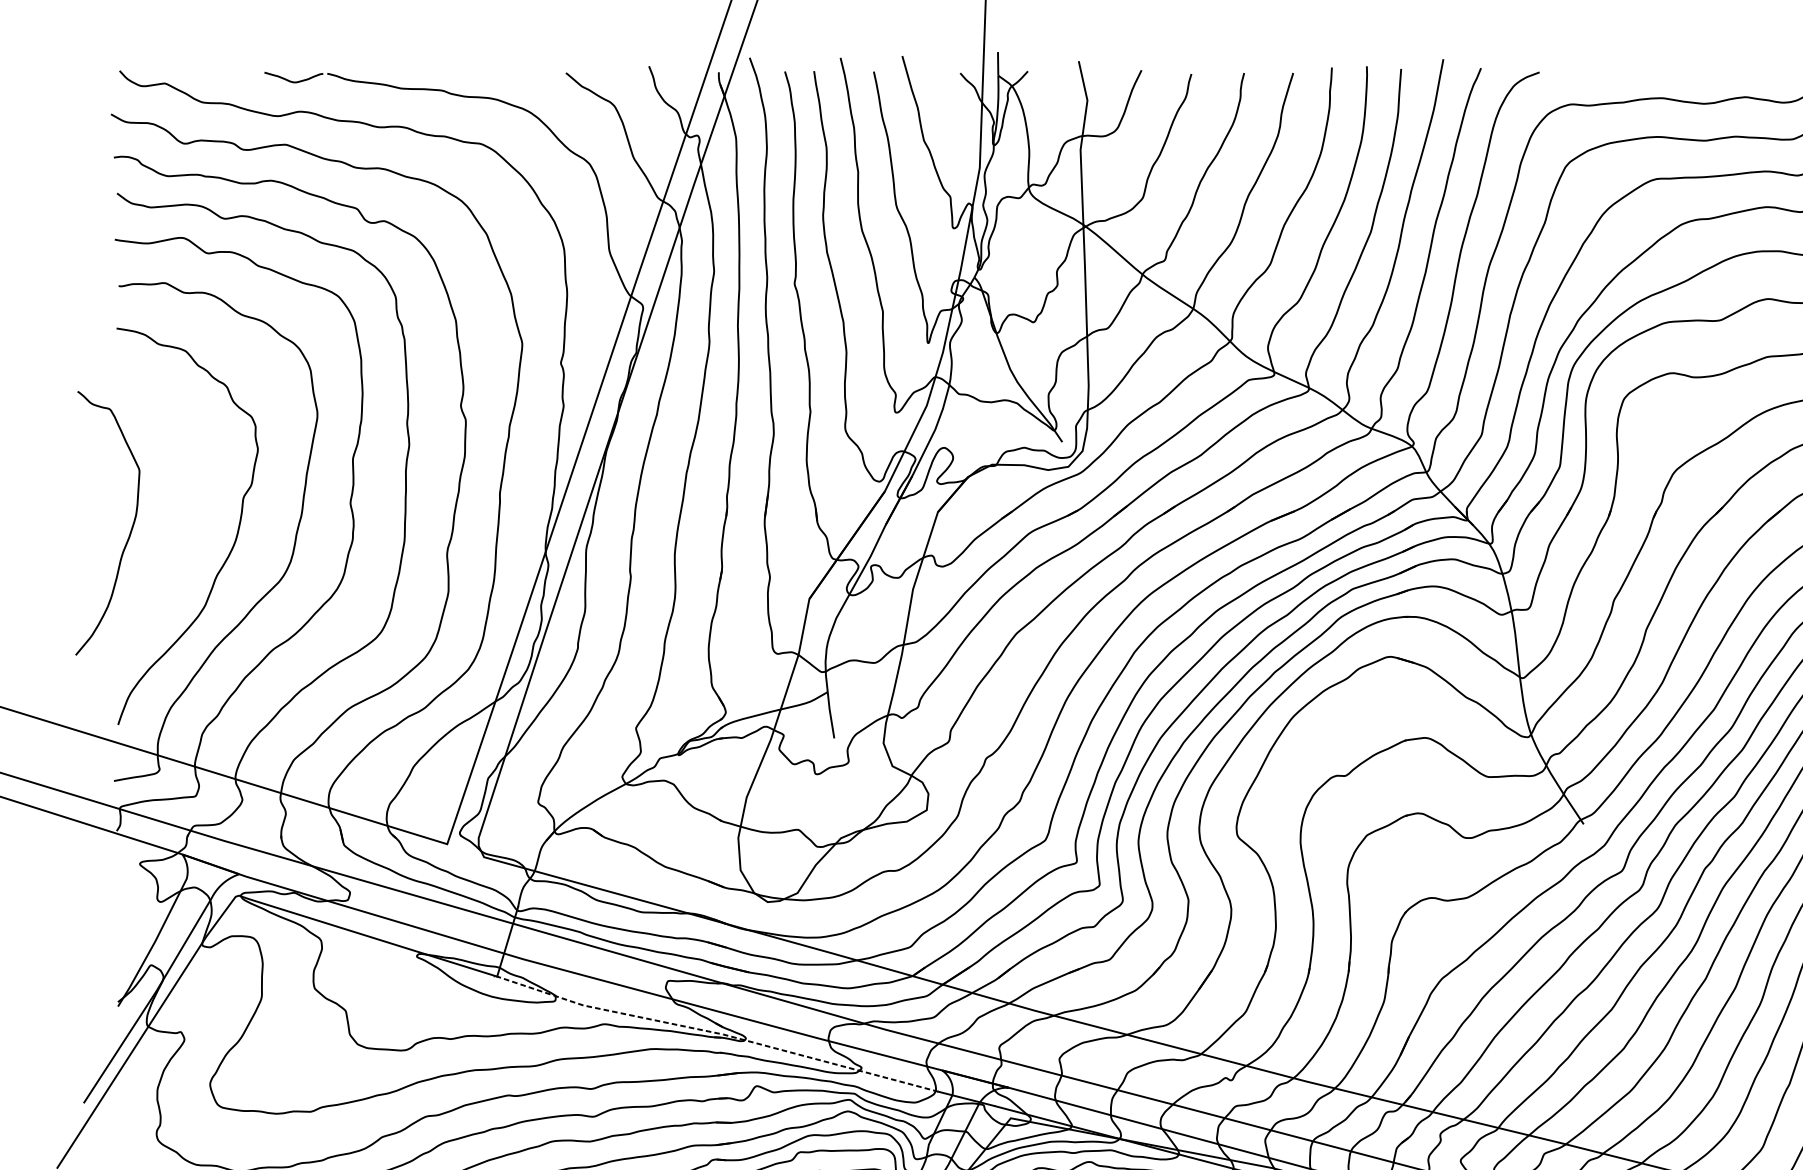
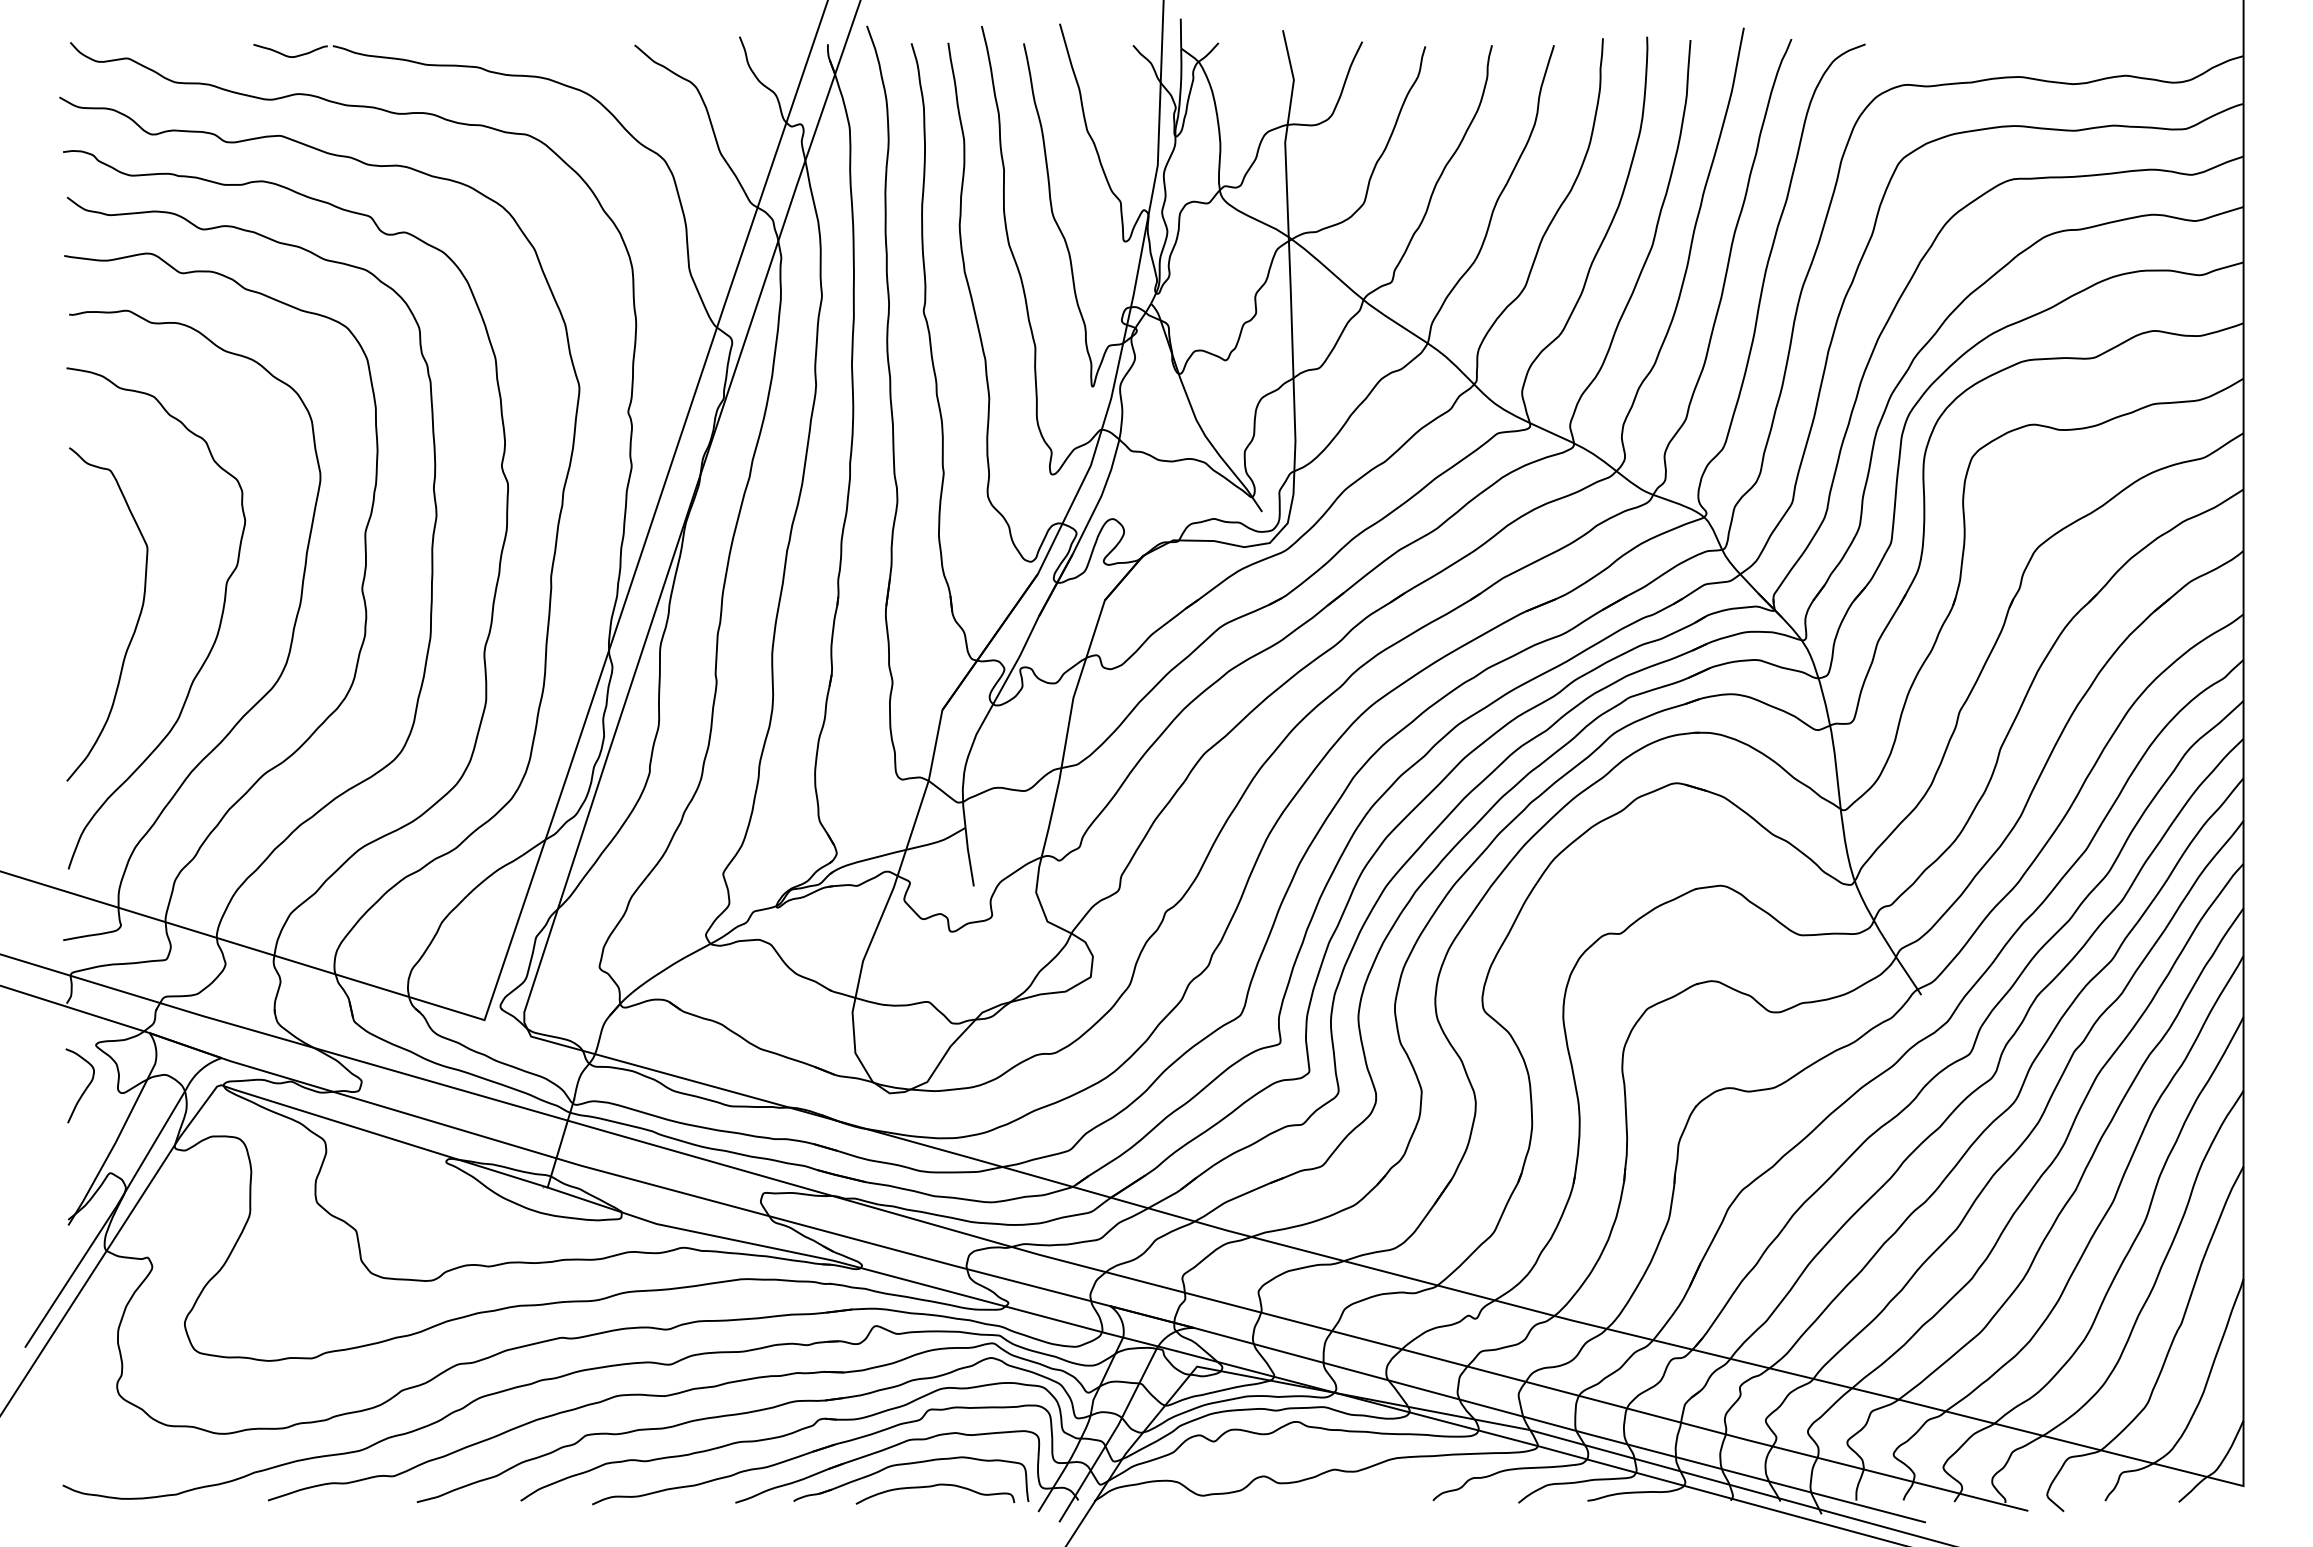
curve: (130, 529) -> (136, 622), moved
curve: (130, 899) -> (84, 1089), added
line: (717, 1033) -> (826, 1259), dashed -> solid

